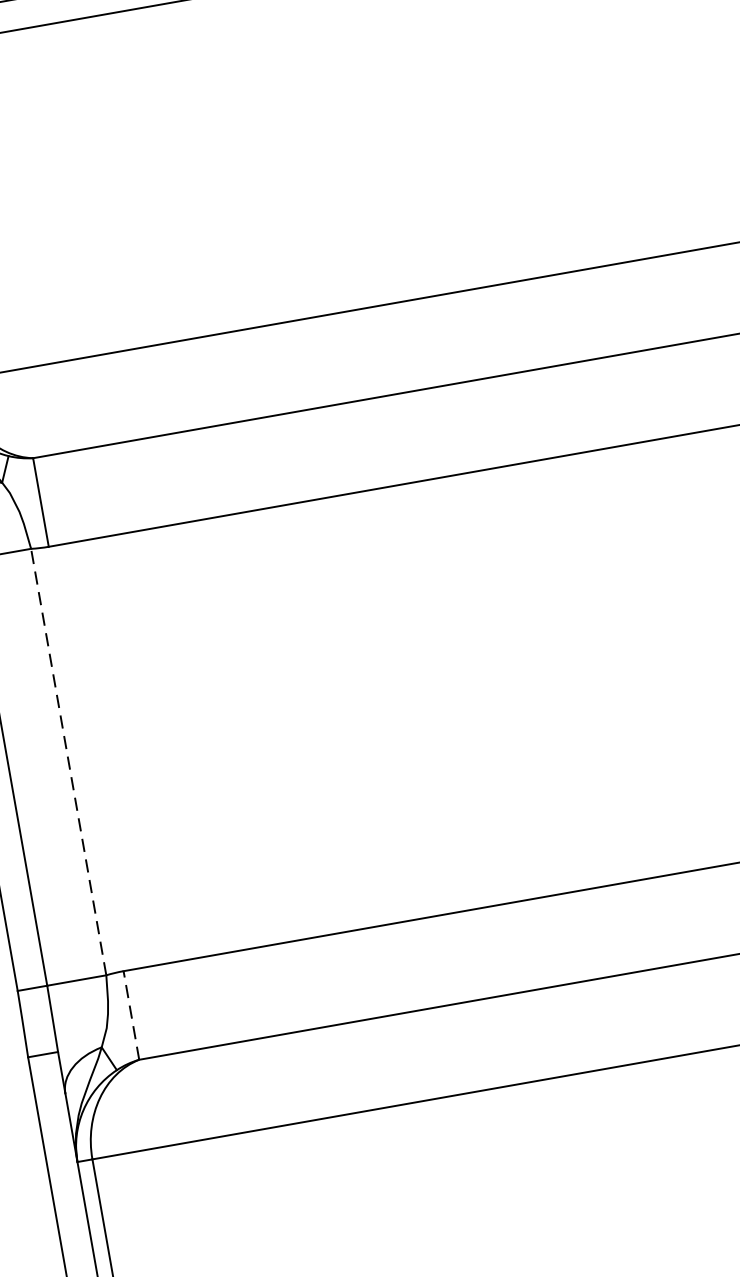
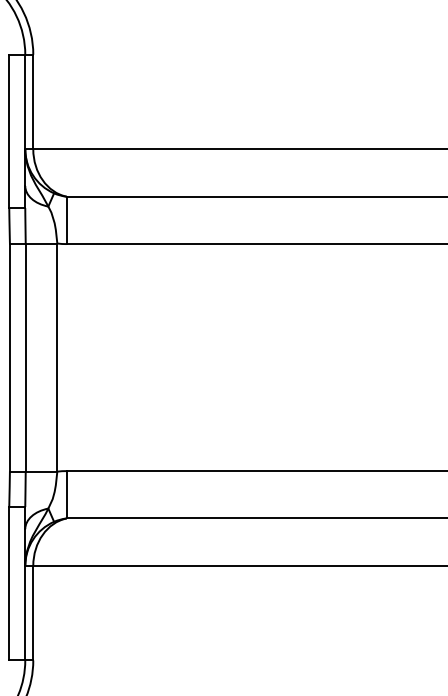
line: (69, 761) -> (57, 357), dashed -> solid
line: (131, 1015) -> (66, 494), dashed -> solid

